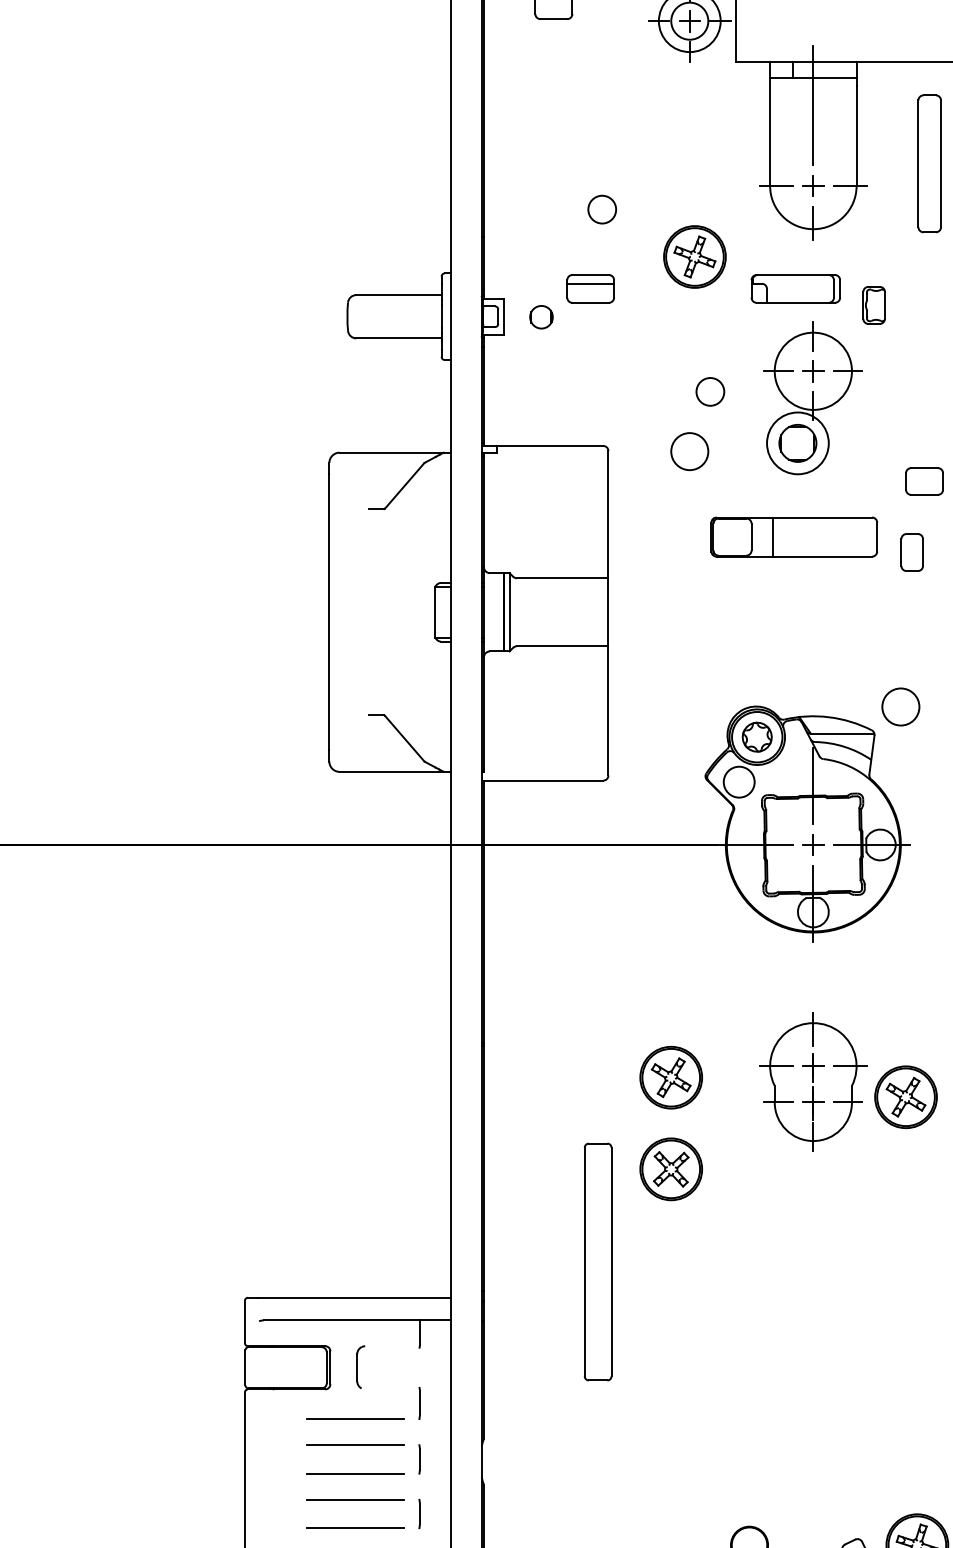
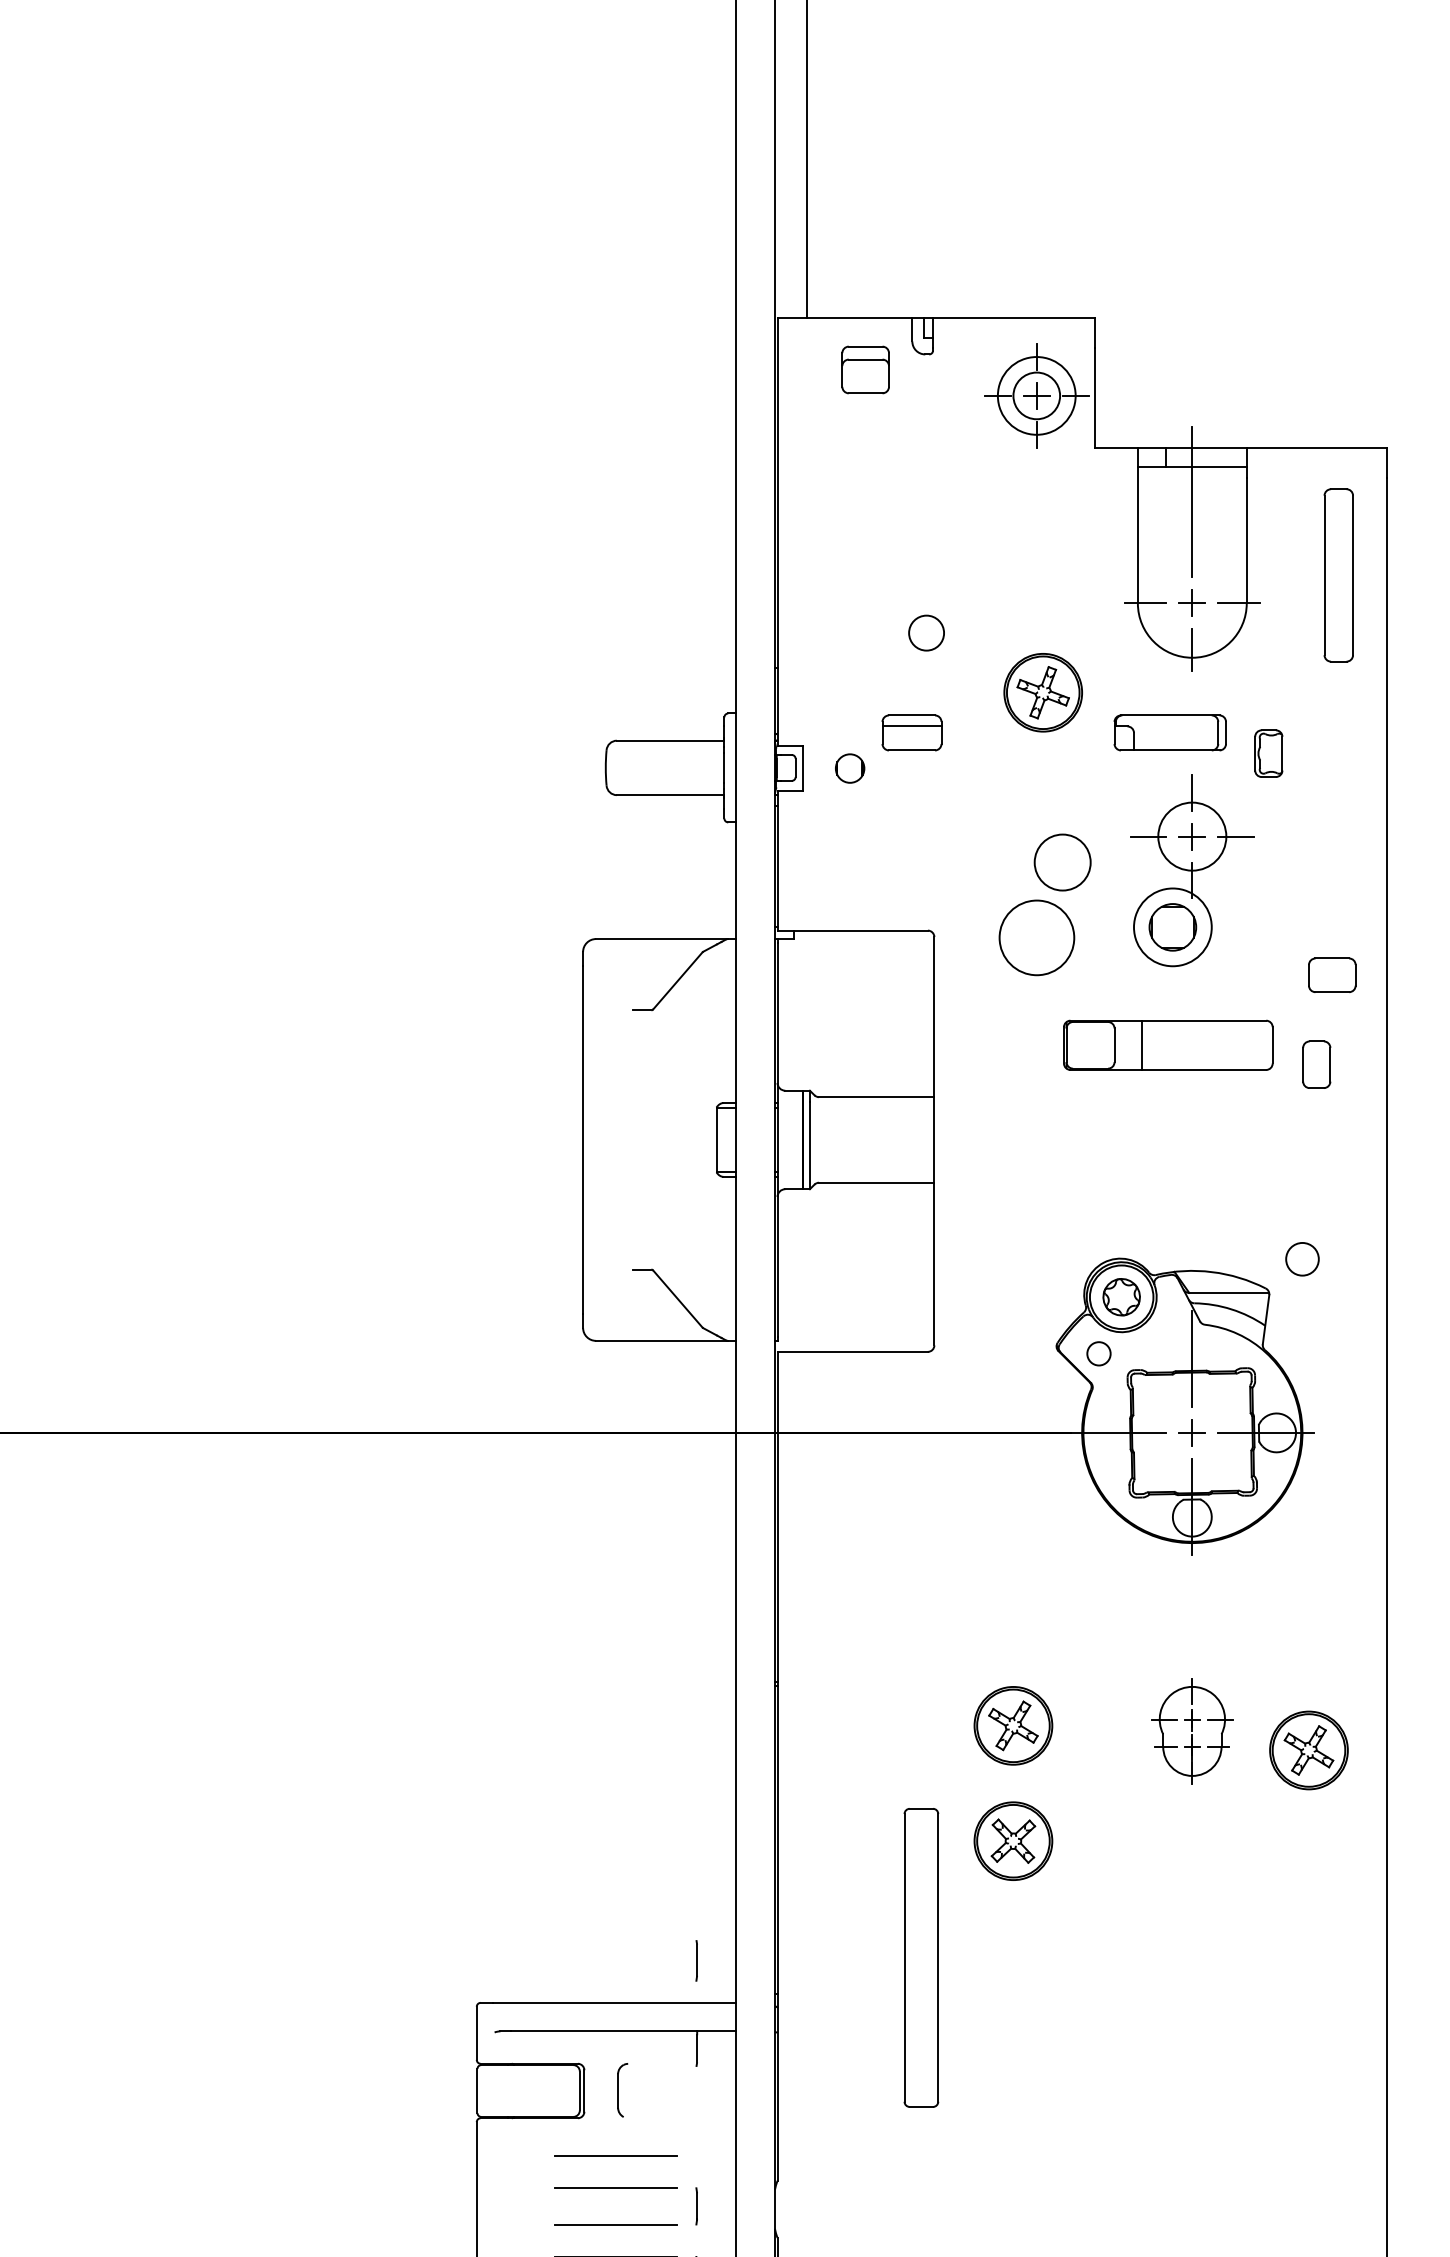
circle: (812, 371) -> (1191, 836), size x0.7
circle: (710, 391) -> (1062, 862), size x1.6
circle: (689, 451) -> (1036, 937), size x1.6
circle: (900, 707) -> (1302, 1259), size x0.7
circle: (738, 781) -> (1098, 1353), size x0.6
part: (813, 1082) -> (1192, 1731), size x0.6
line: (419, 1403) -> (696, 1960), moved

